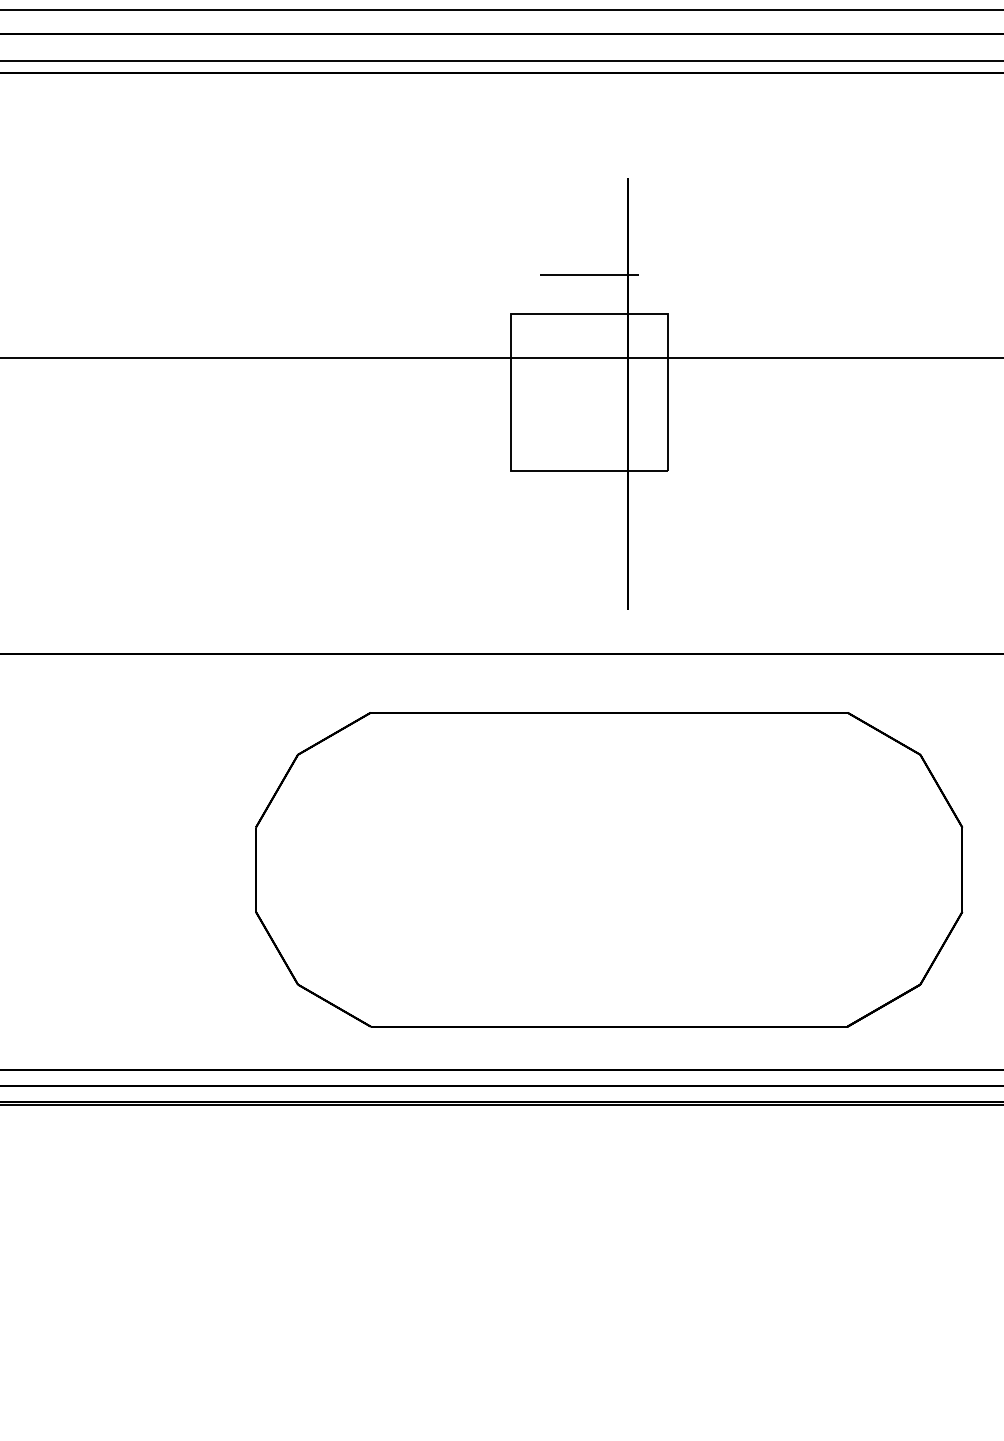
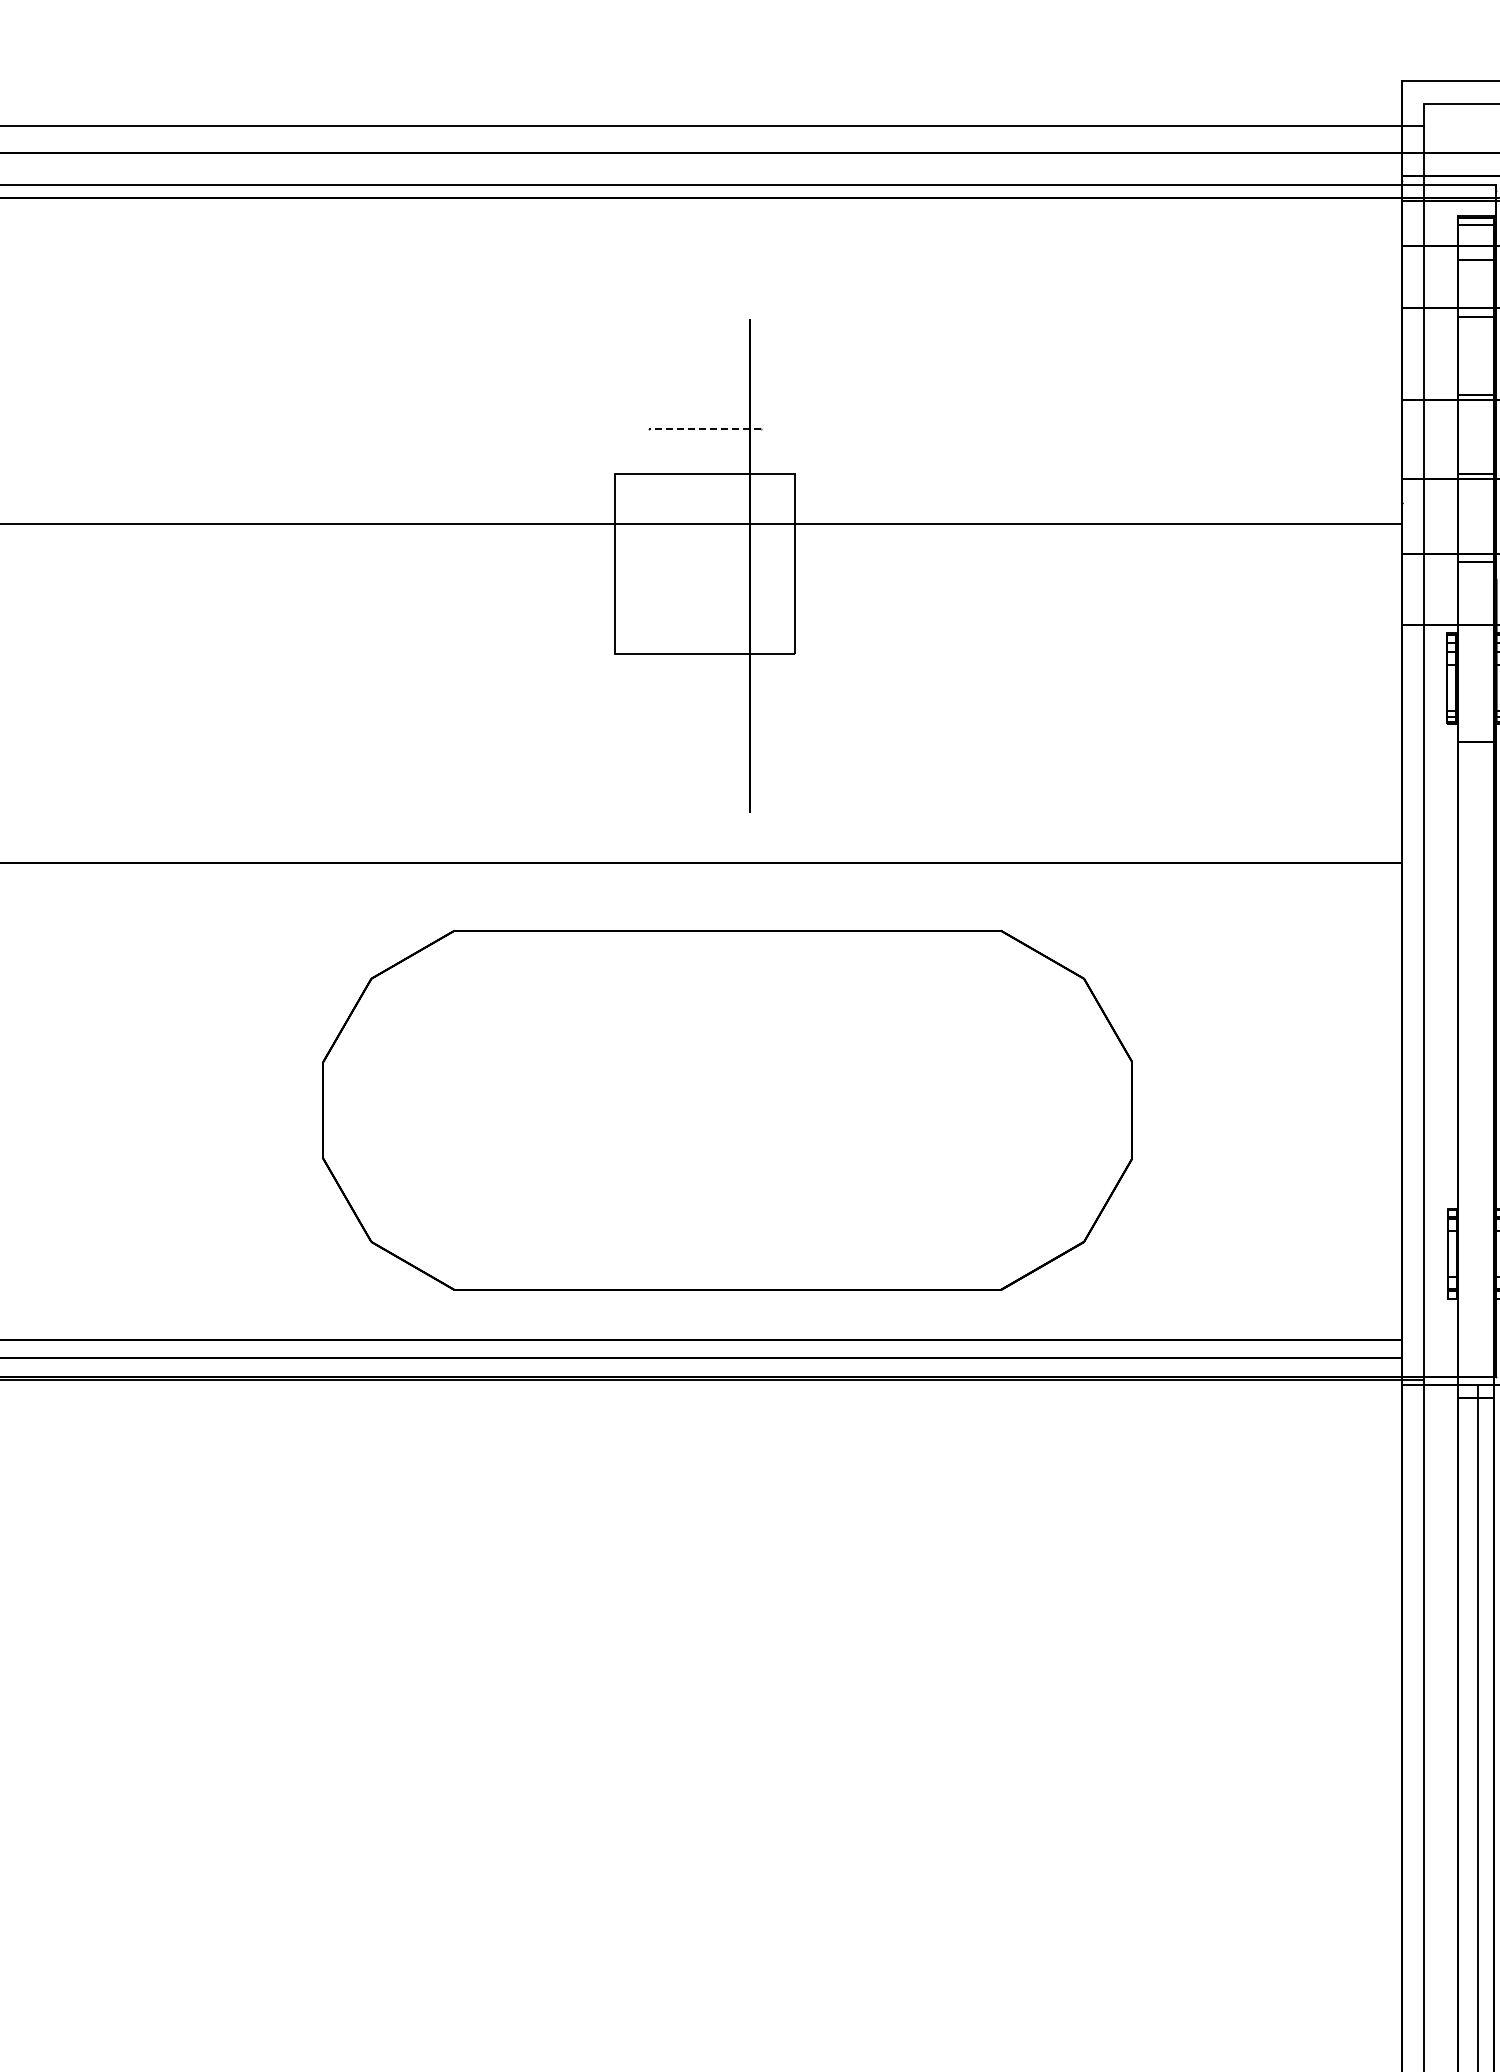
line: (588, 275) -> (704, 429), solid -> dashed

